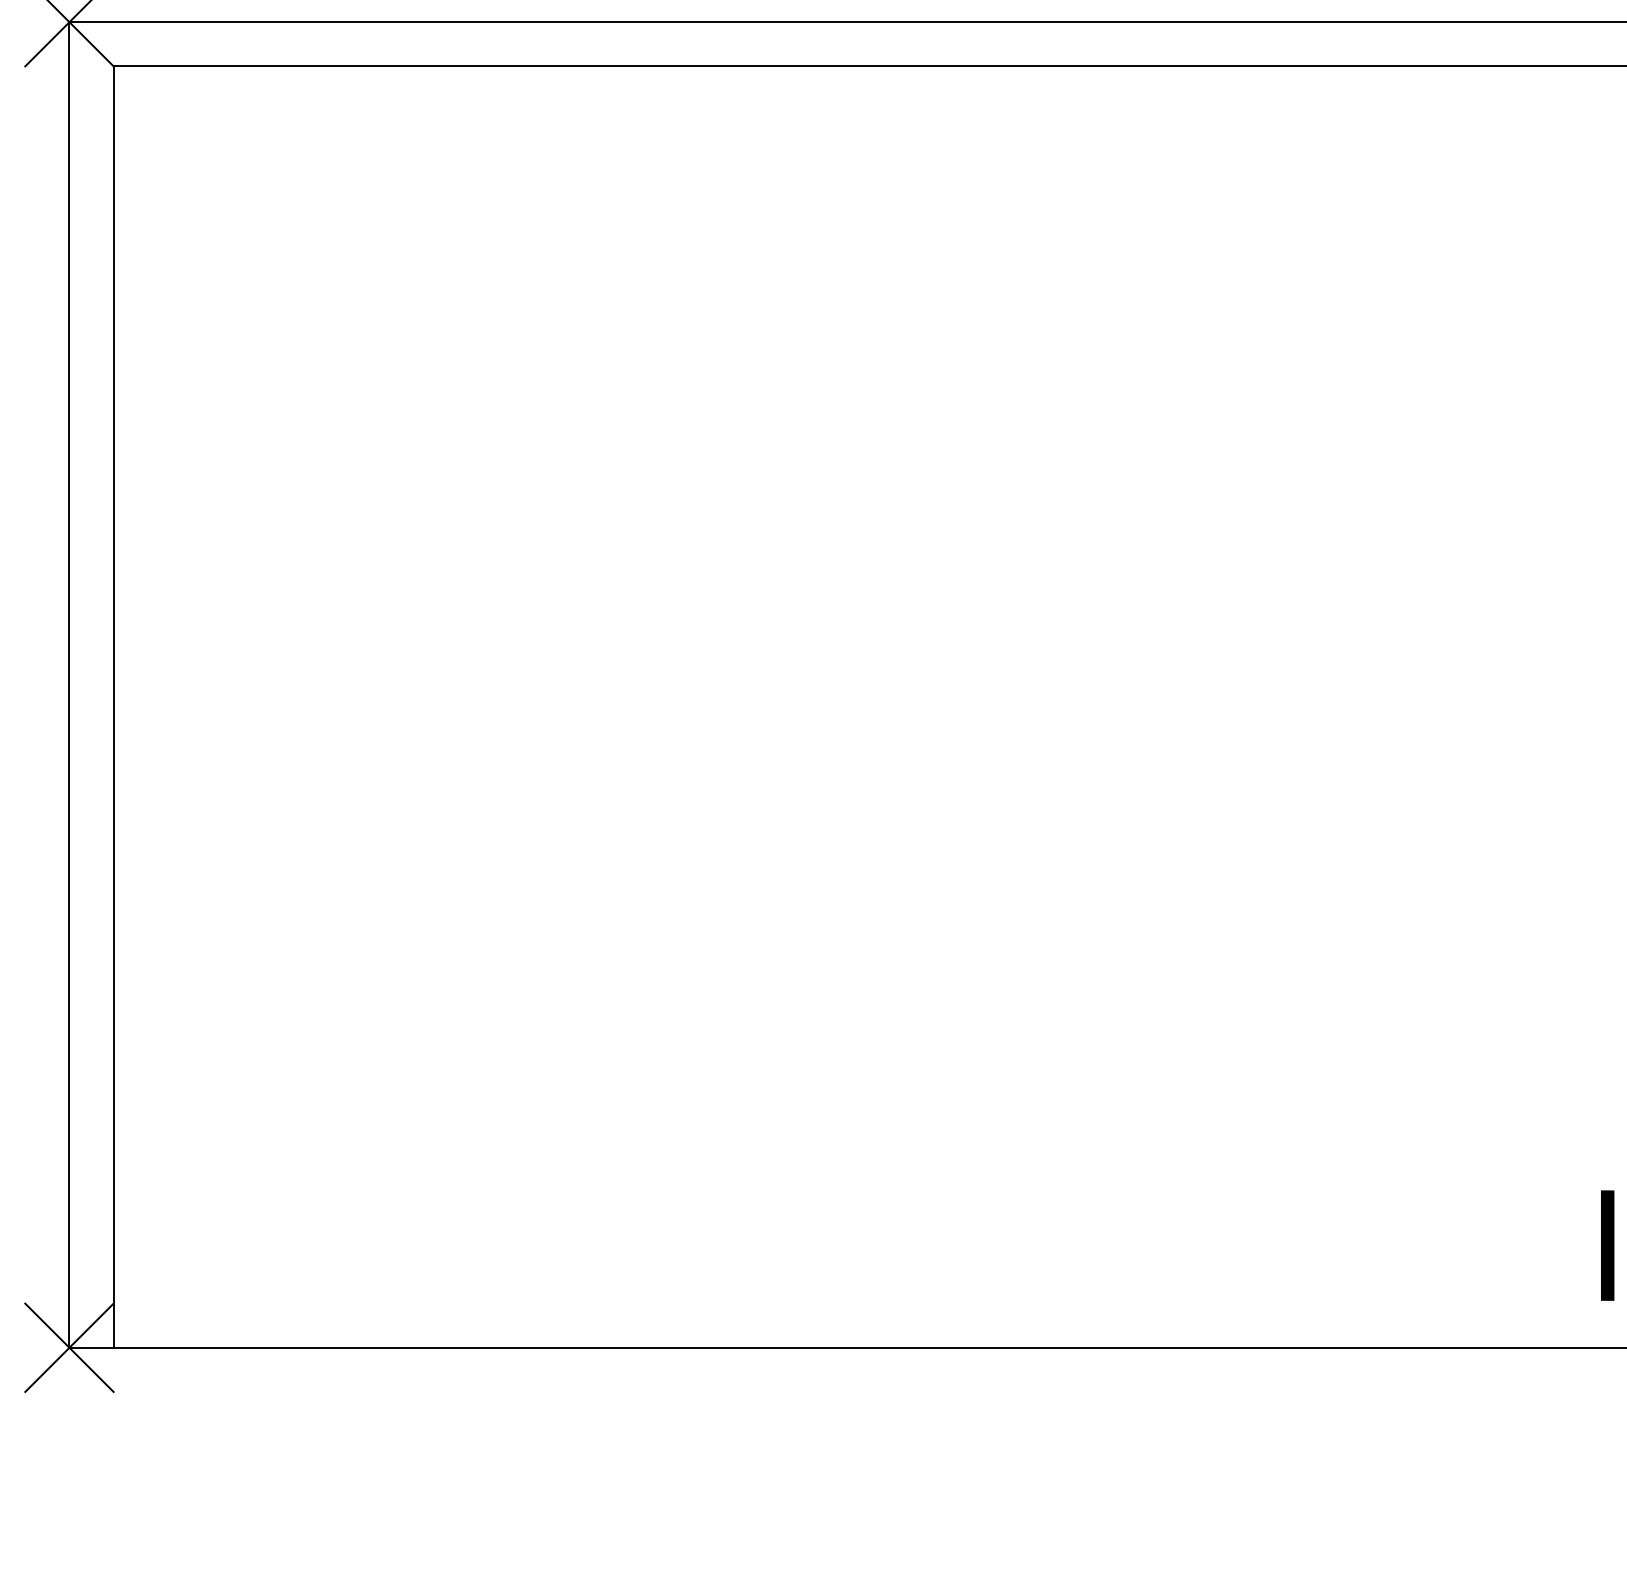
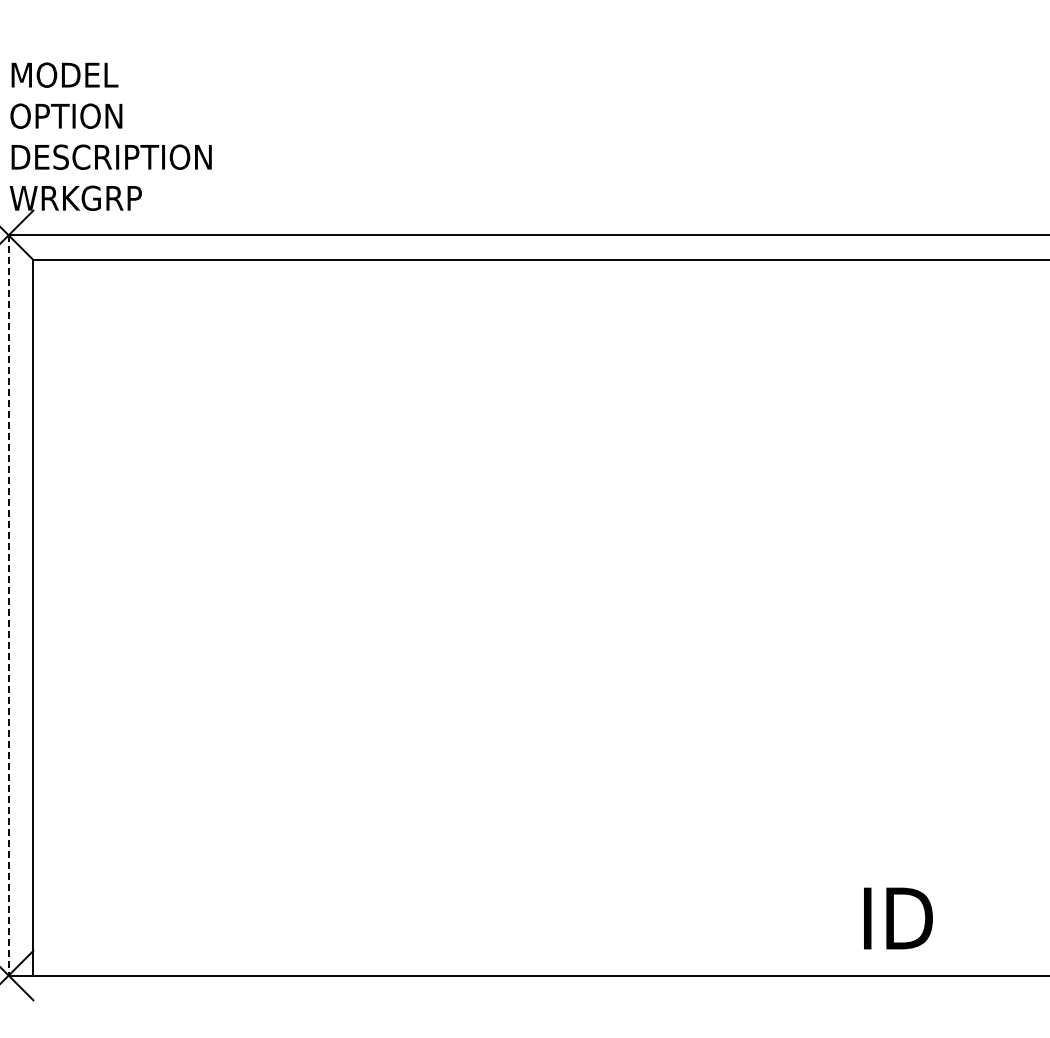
line: (69, 685) -> (8, 605), solid -> dashed

